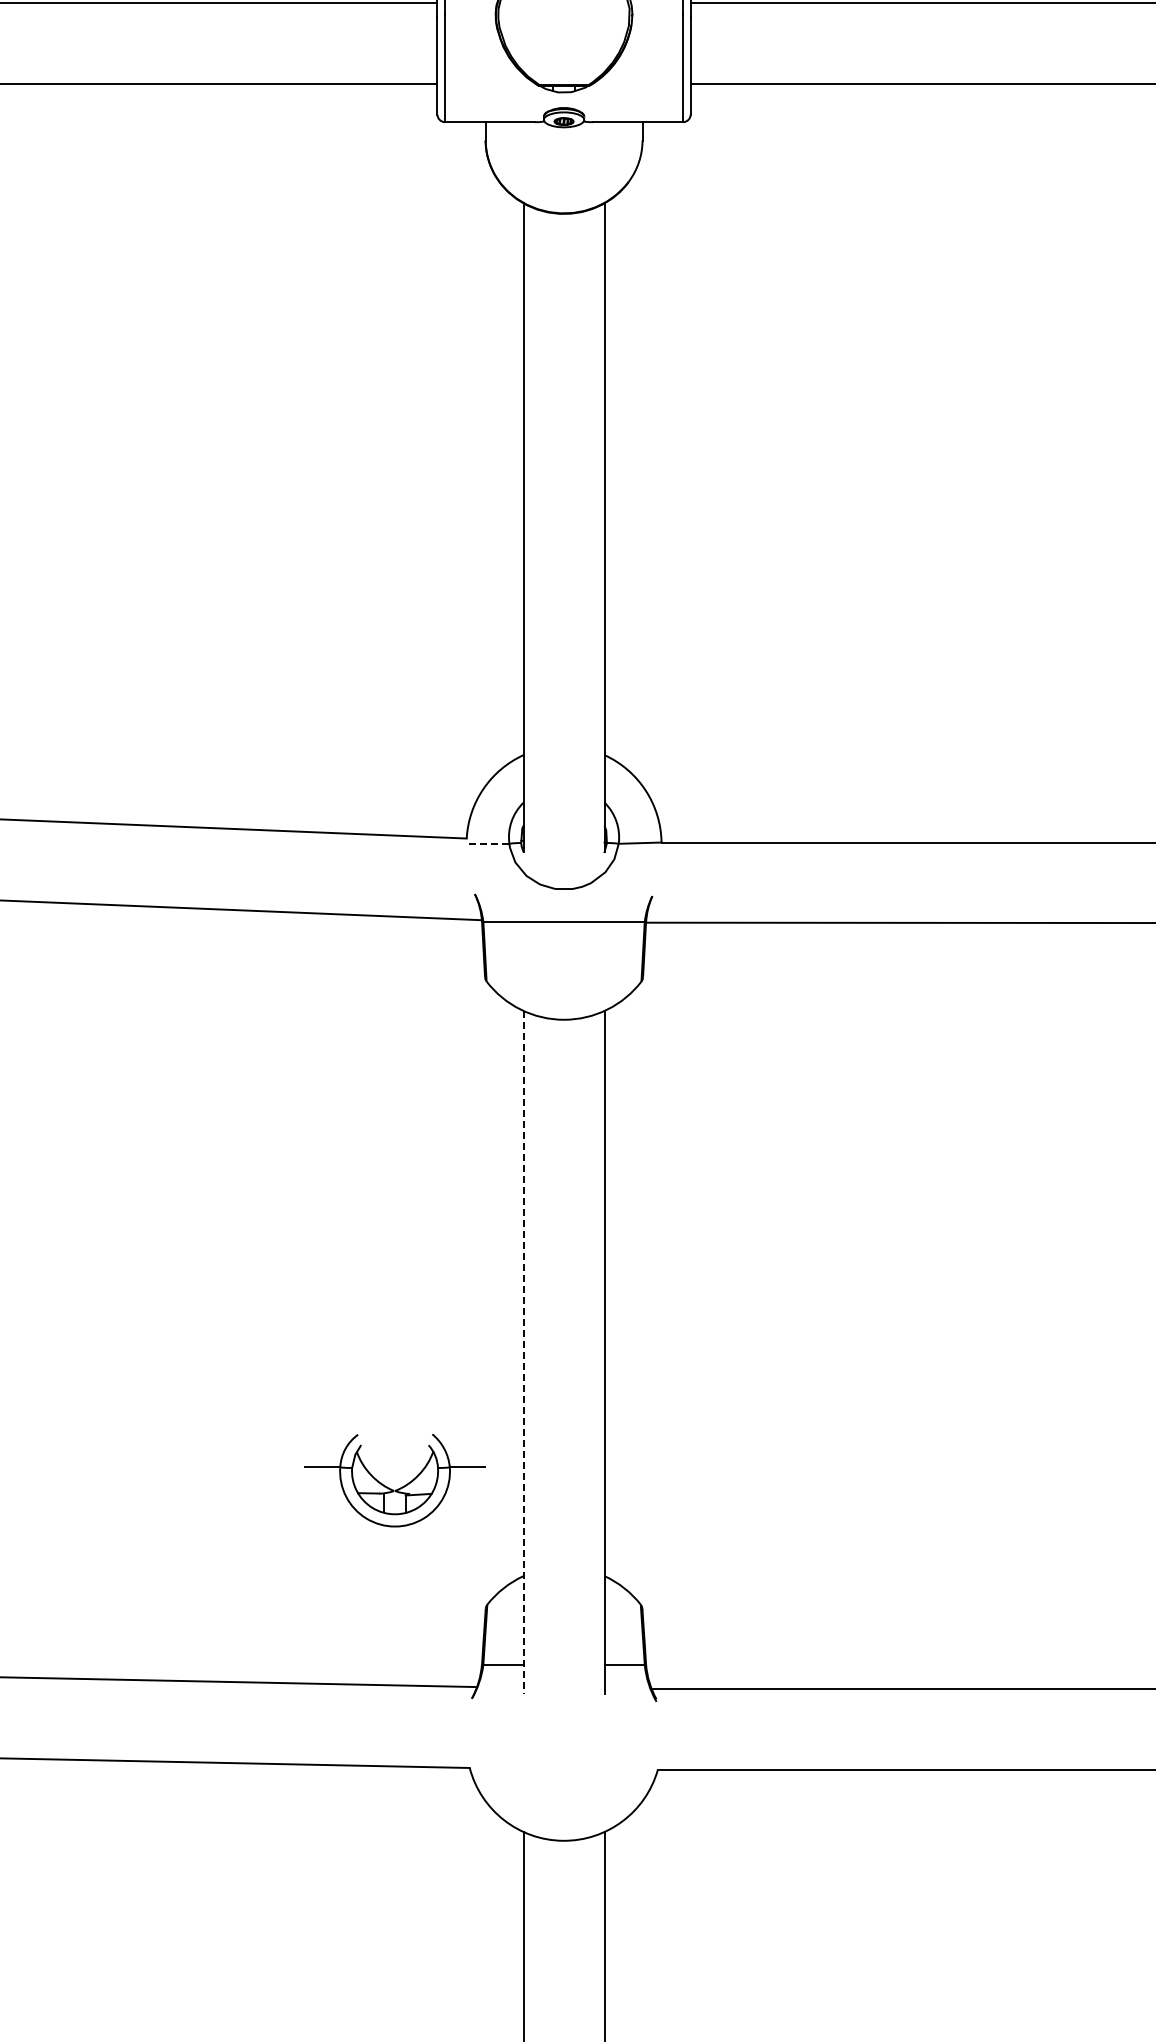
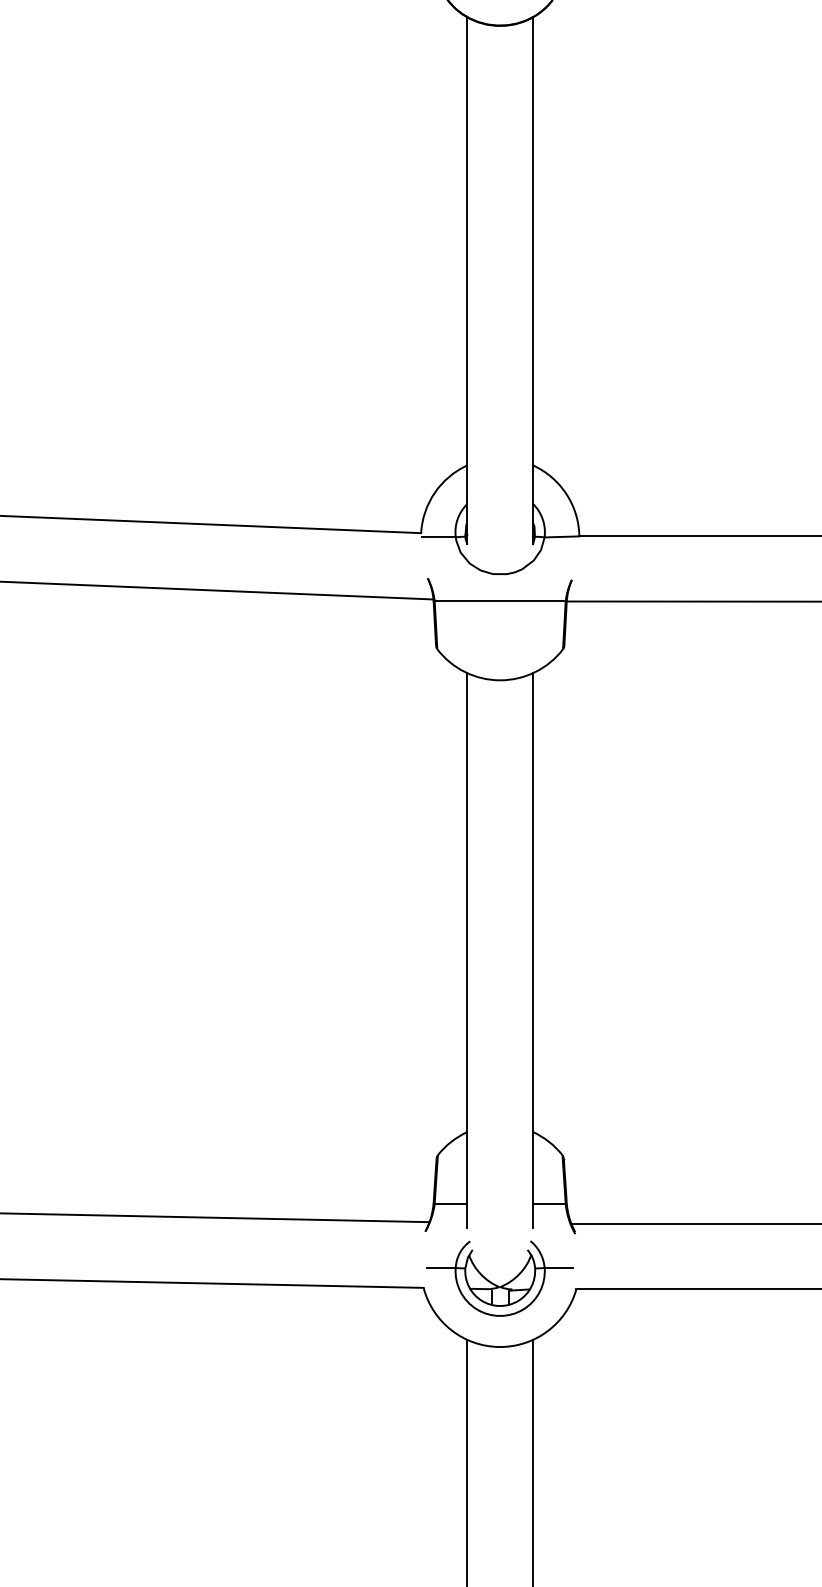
line: (488, 843) -> (438, 537), dashed -> solid
line: (523, 1352) -> (467, 950), dashed -> solid
part: (391, 1488) -> (497, 1285), moved

